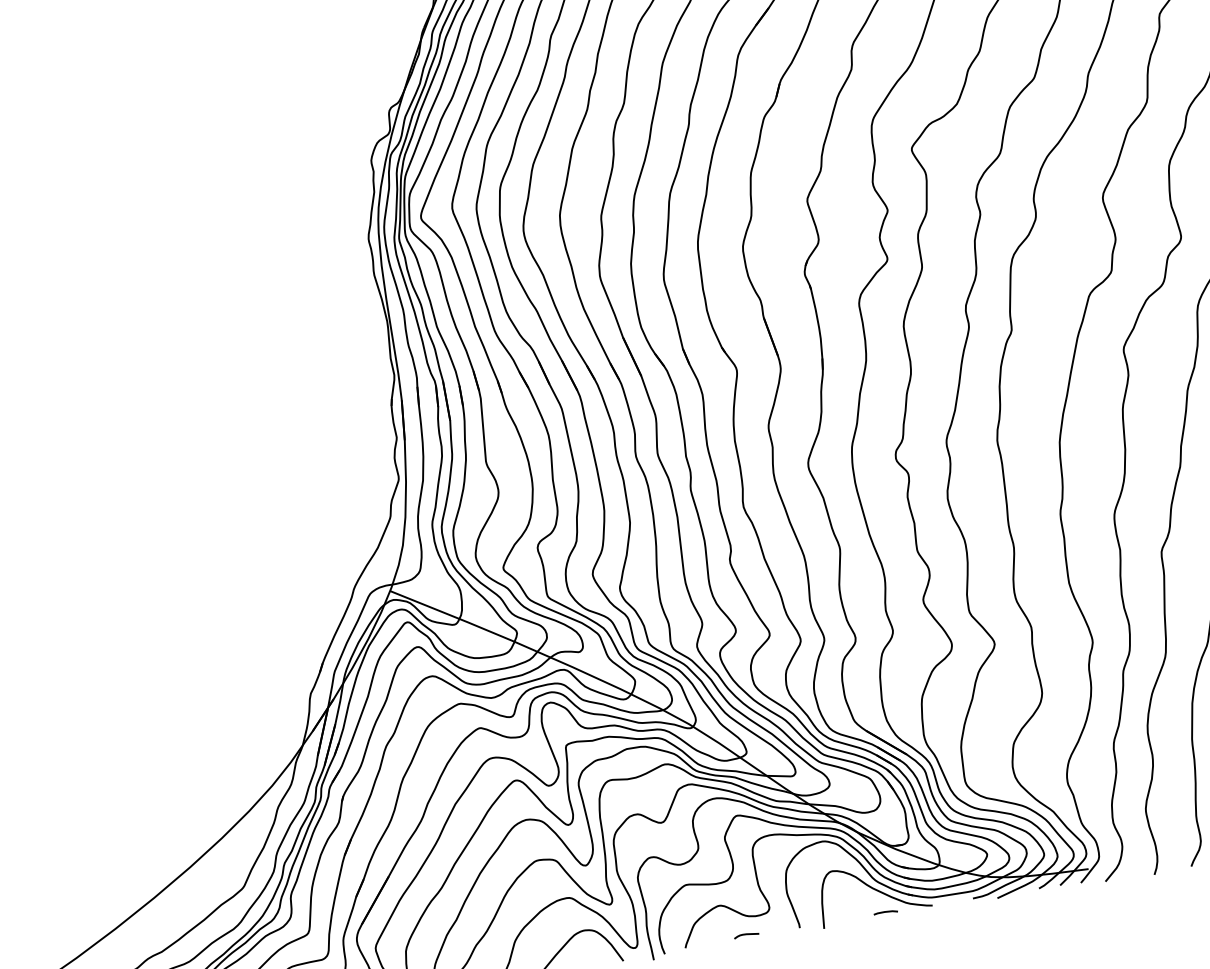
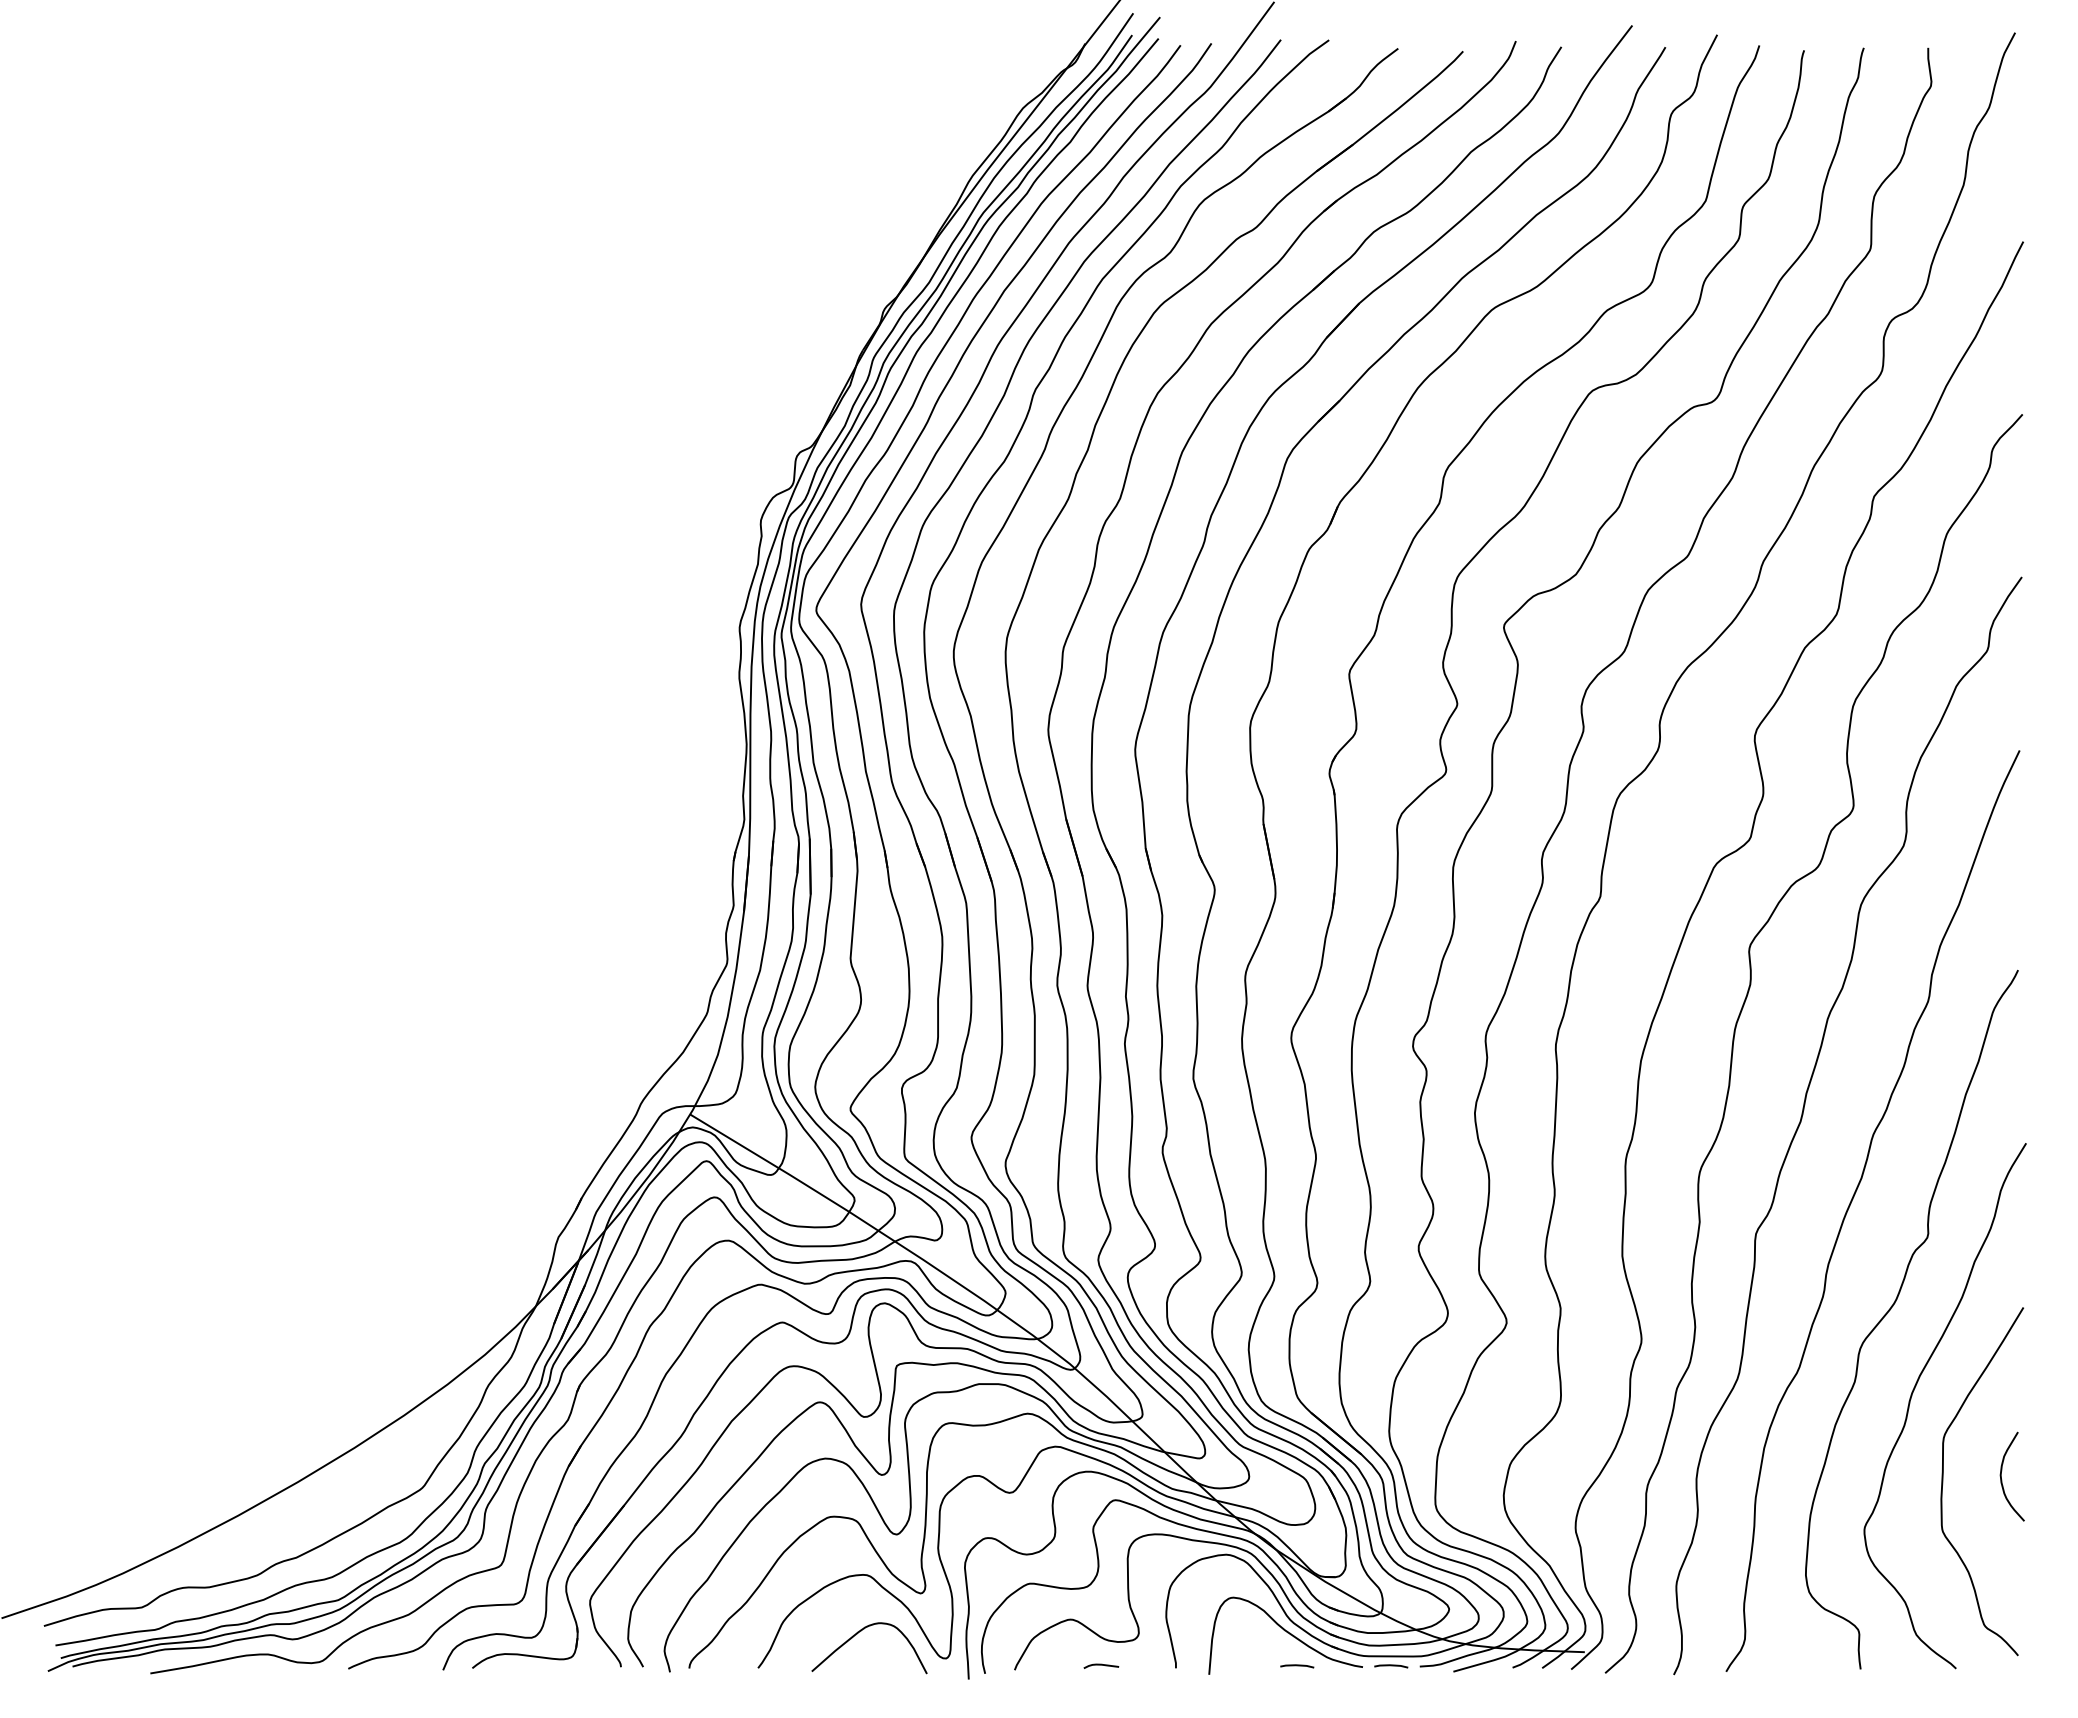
line: (952, 901) -> (1391, 1666), added

